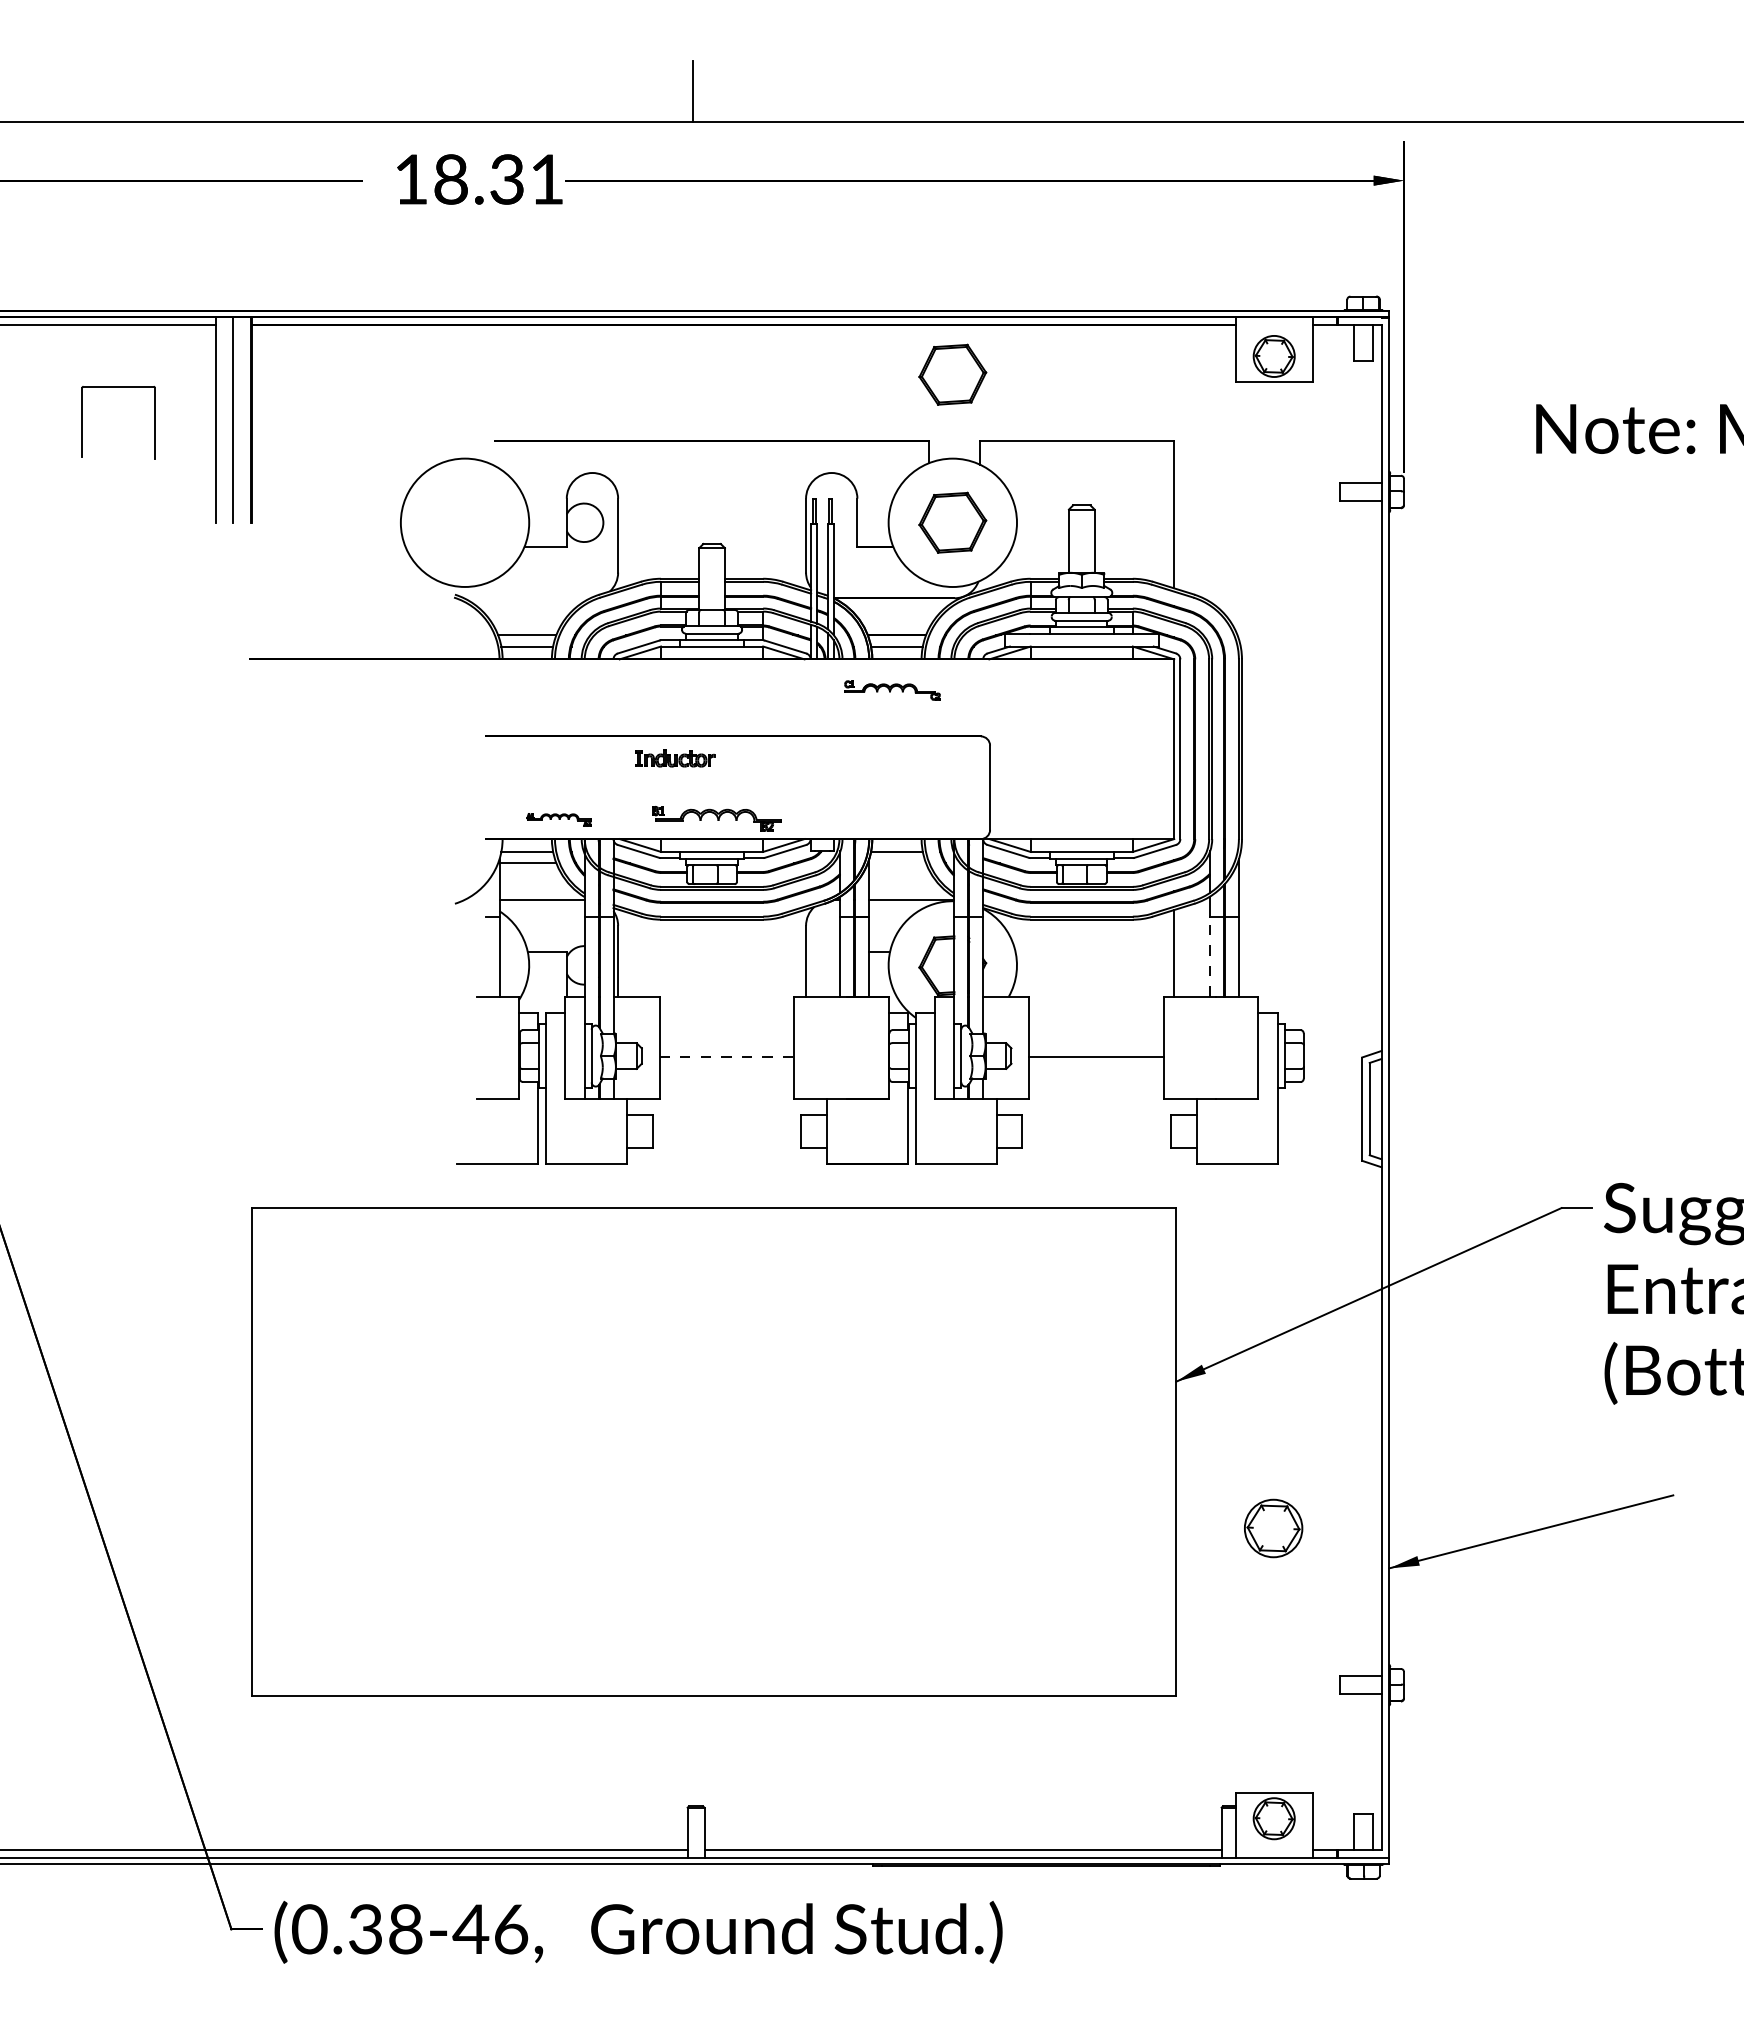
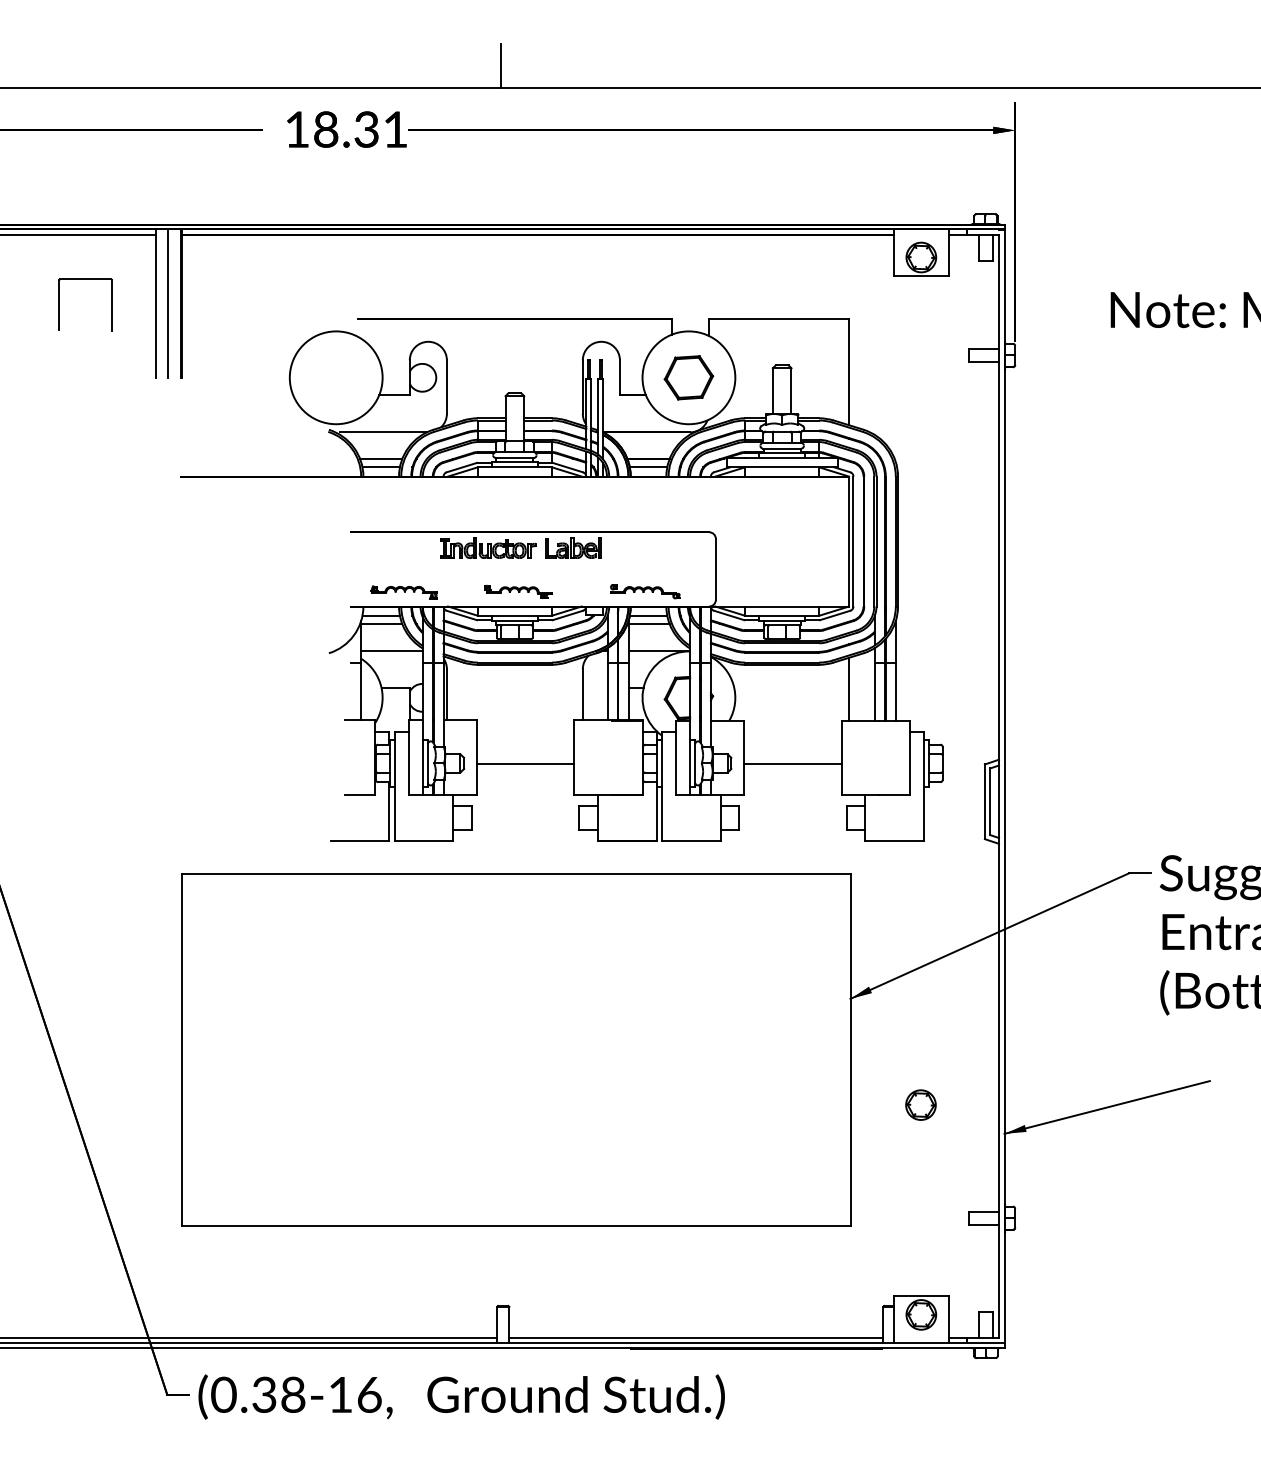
part: (952, 374) -> (688, 270), removed
line: (529, 598) -> (382, 432), added
part: (892, 690) -> (645, 591), moved
part: (675, 758) -> (488, 548), size x1.67
part: (793, 758) -> (573, 548), added
part: (716, 818) -> (518, 591), size x0.71
part: (558, 819) -> (403, 592), size x1.43
line: (897, 863) -> (648, 624), added
line: (1210, 956) -> (875, 691), dashed -> solid
line: (727, 1057) -> (526, 764), dashed -> solid
part: (1273, 1528) -> (920, 1105), size x0.71
text: (470, 1928) -> (340, 1394), (0.38-46, -> (0.38-16,

